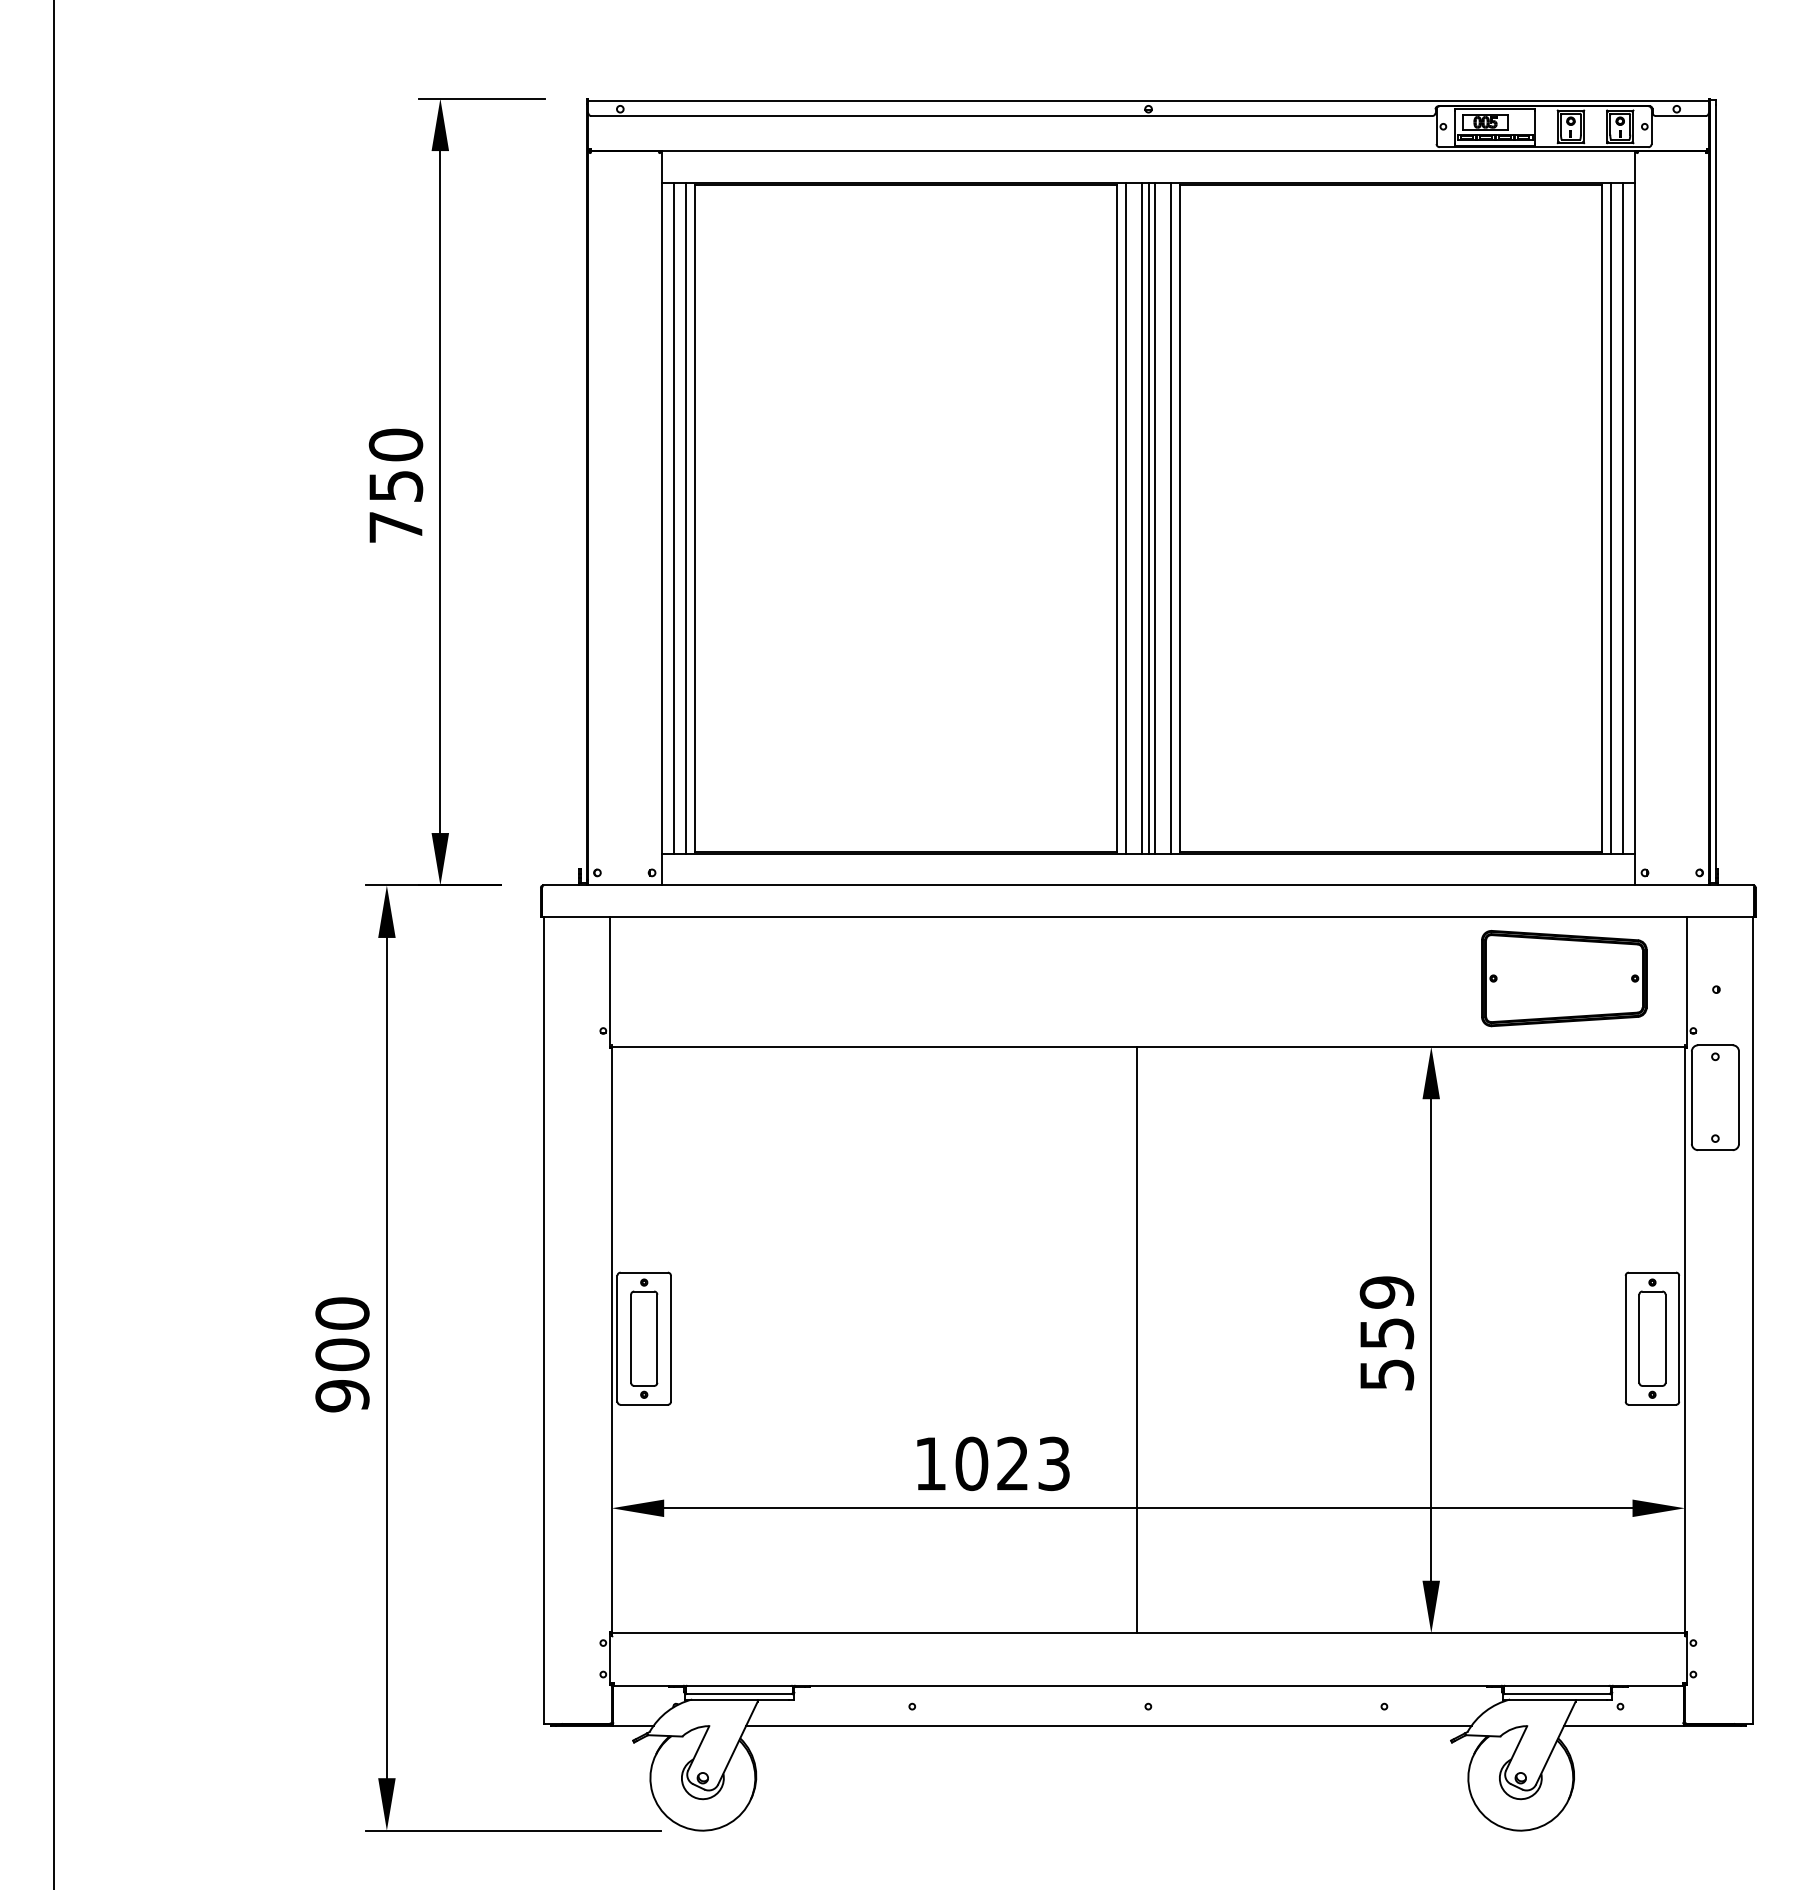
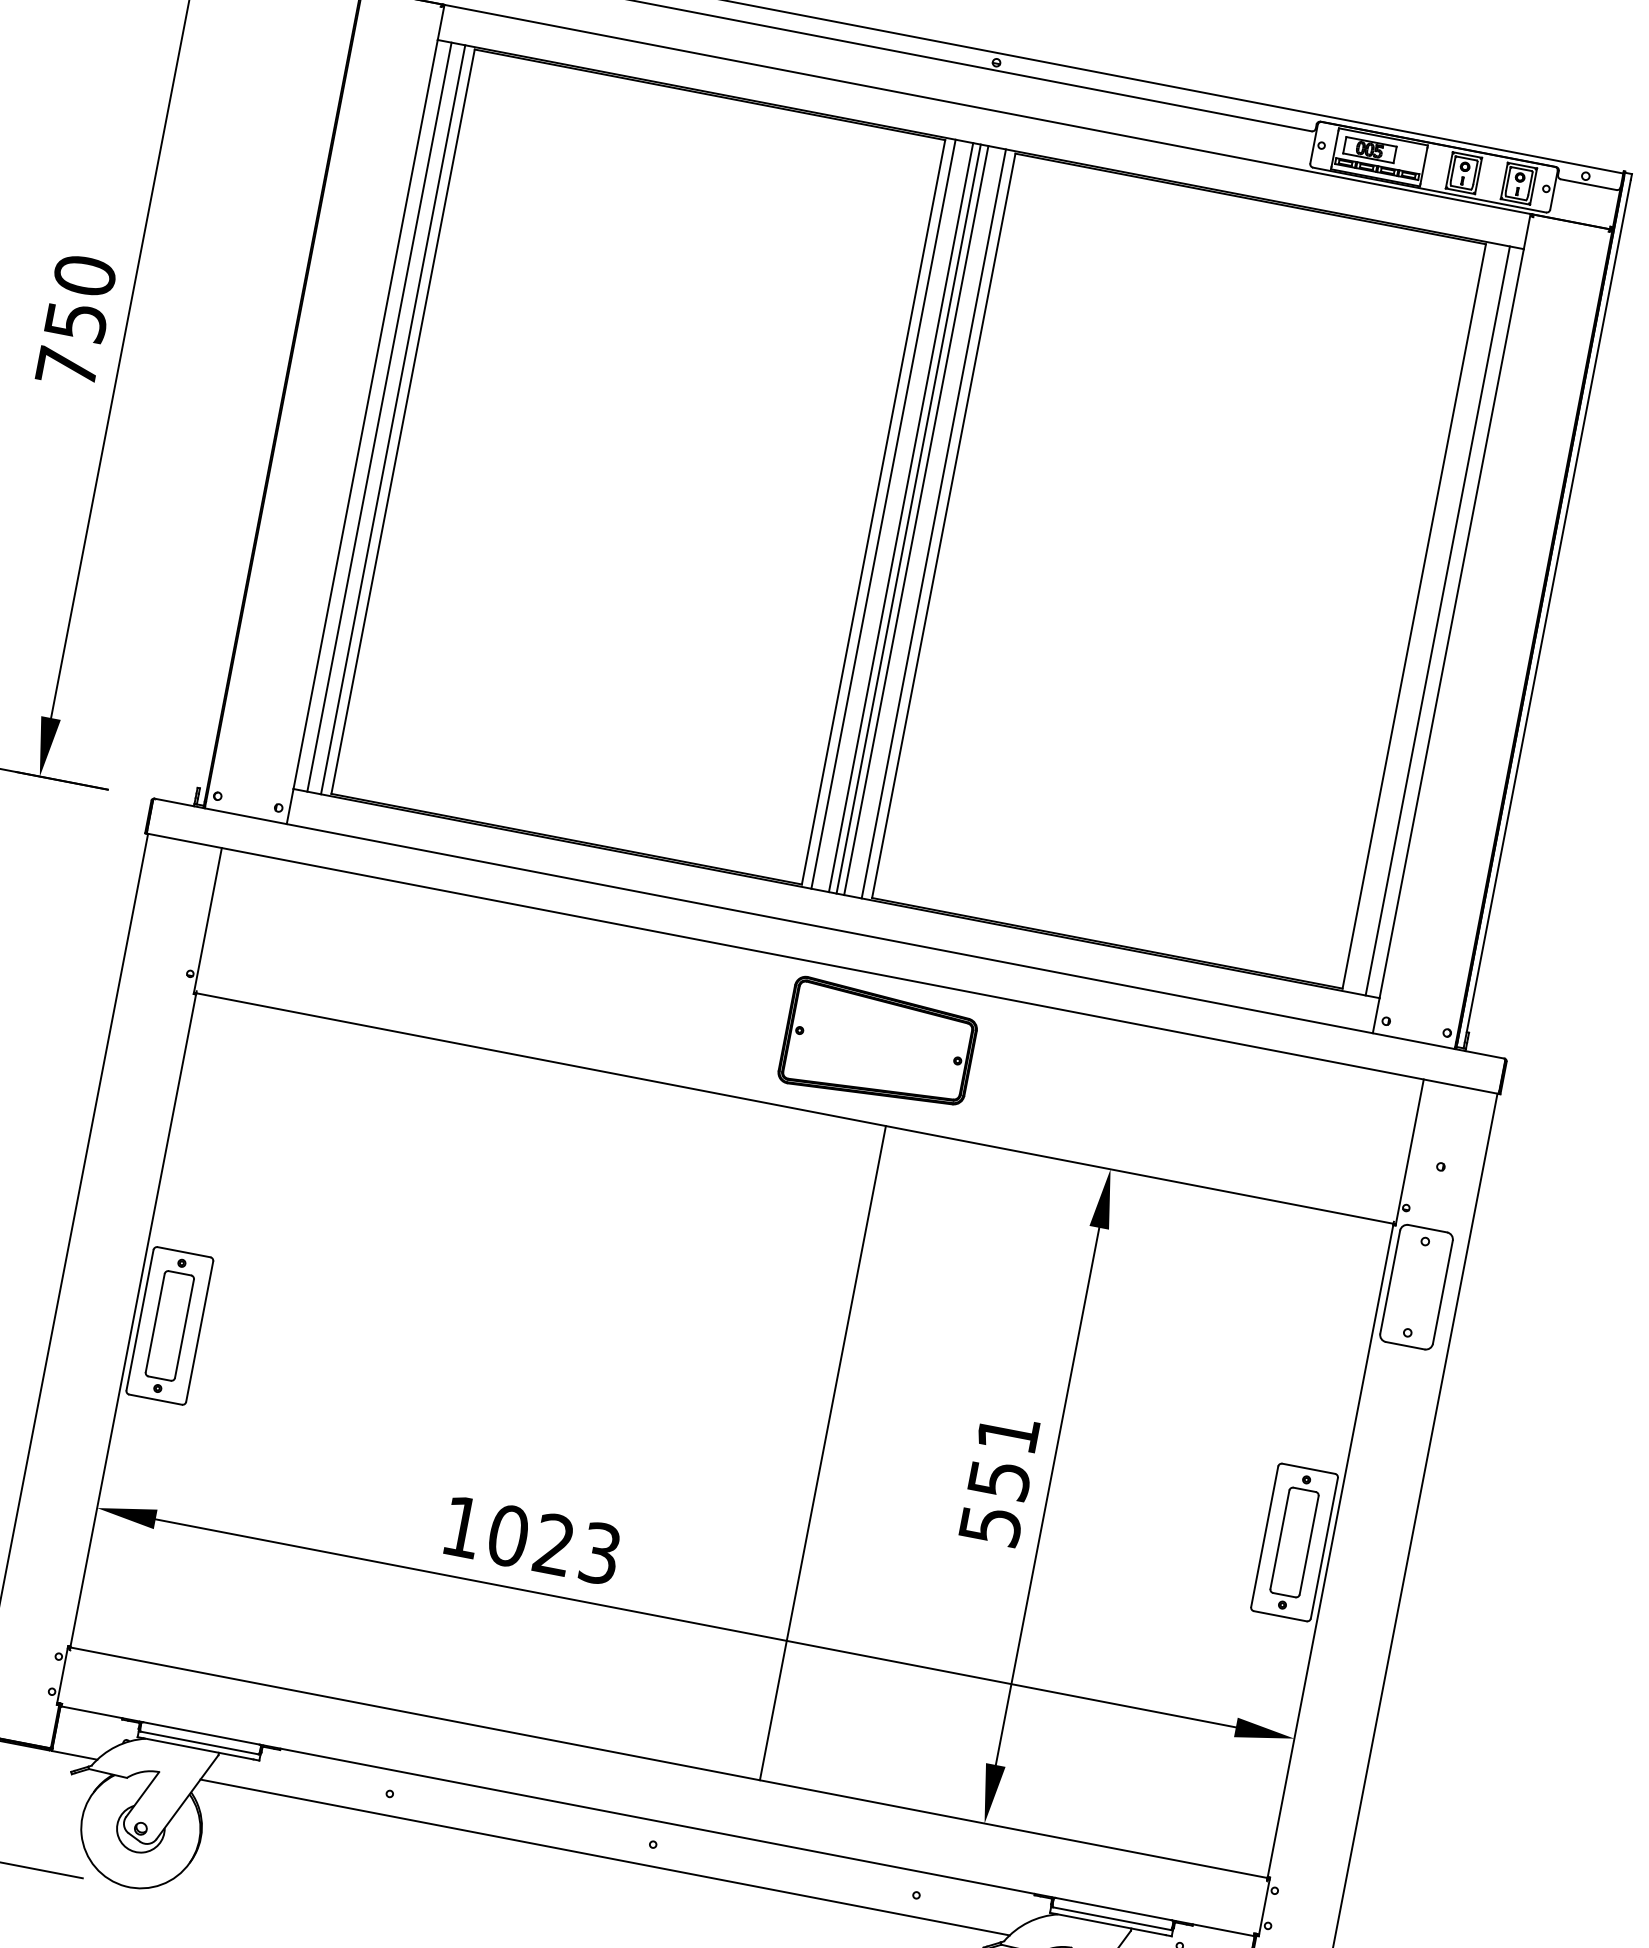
line: (1610, 518) -> (1423, 618), removed
part: (1564, 978) -> (878, 1045), moved
text: (1386, 1292) -> (1007, 1433), 559 -> 551
line: (1136, 1339) -> (822, 1452), moved

